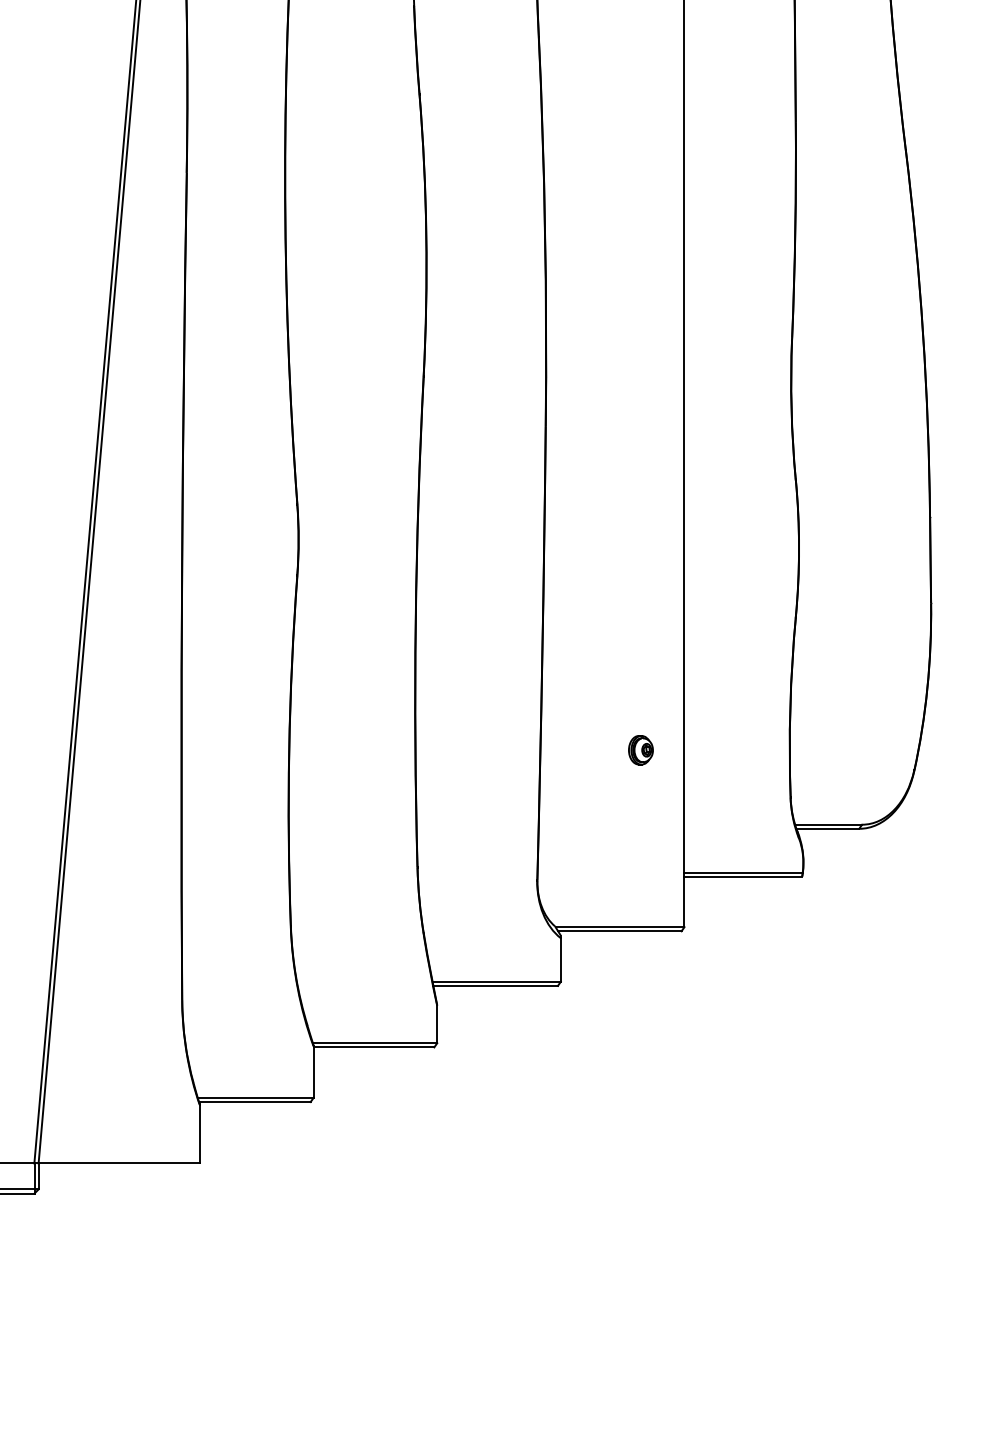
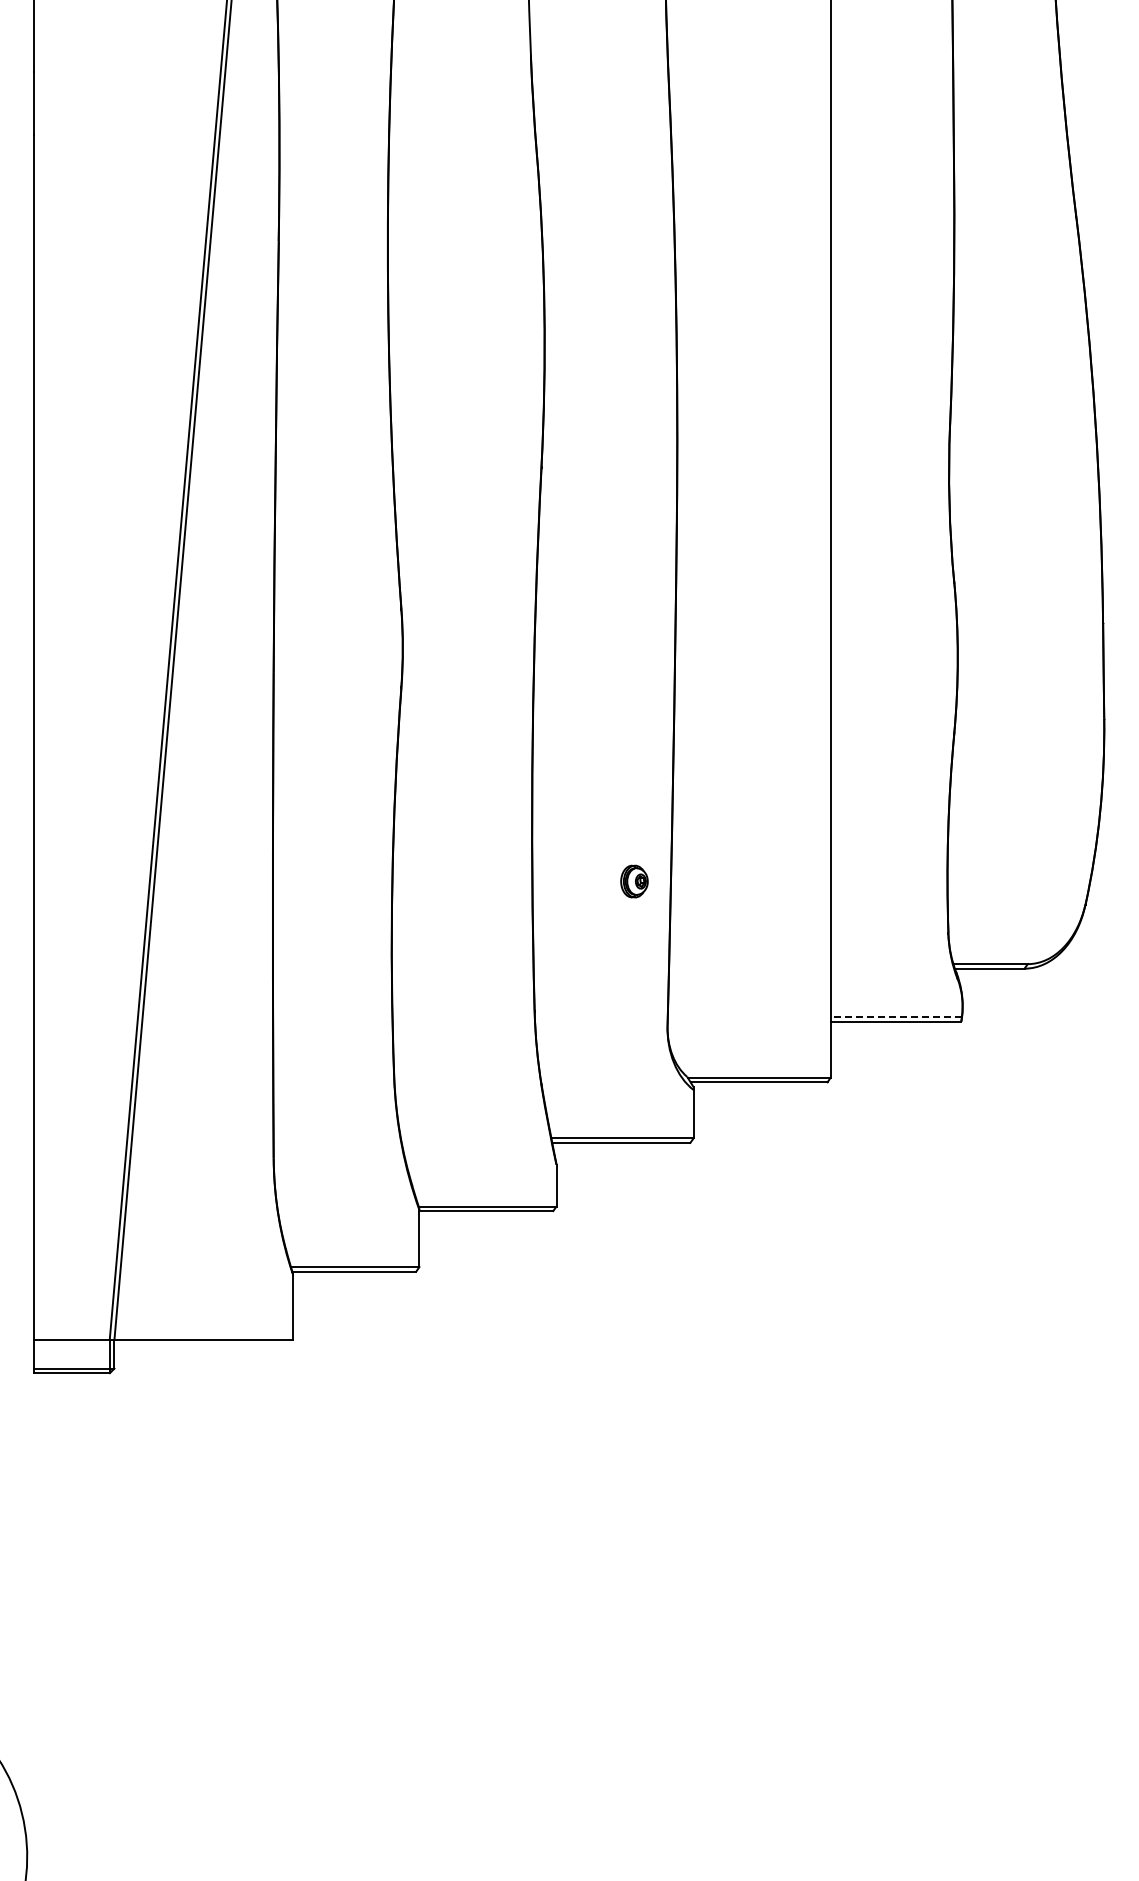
part: (640, 750) -> (634, 881), moved
line: (743, 872) -> (896, 1017), solid -> dashed

